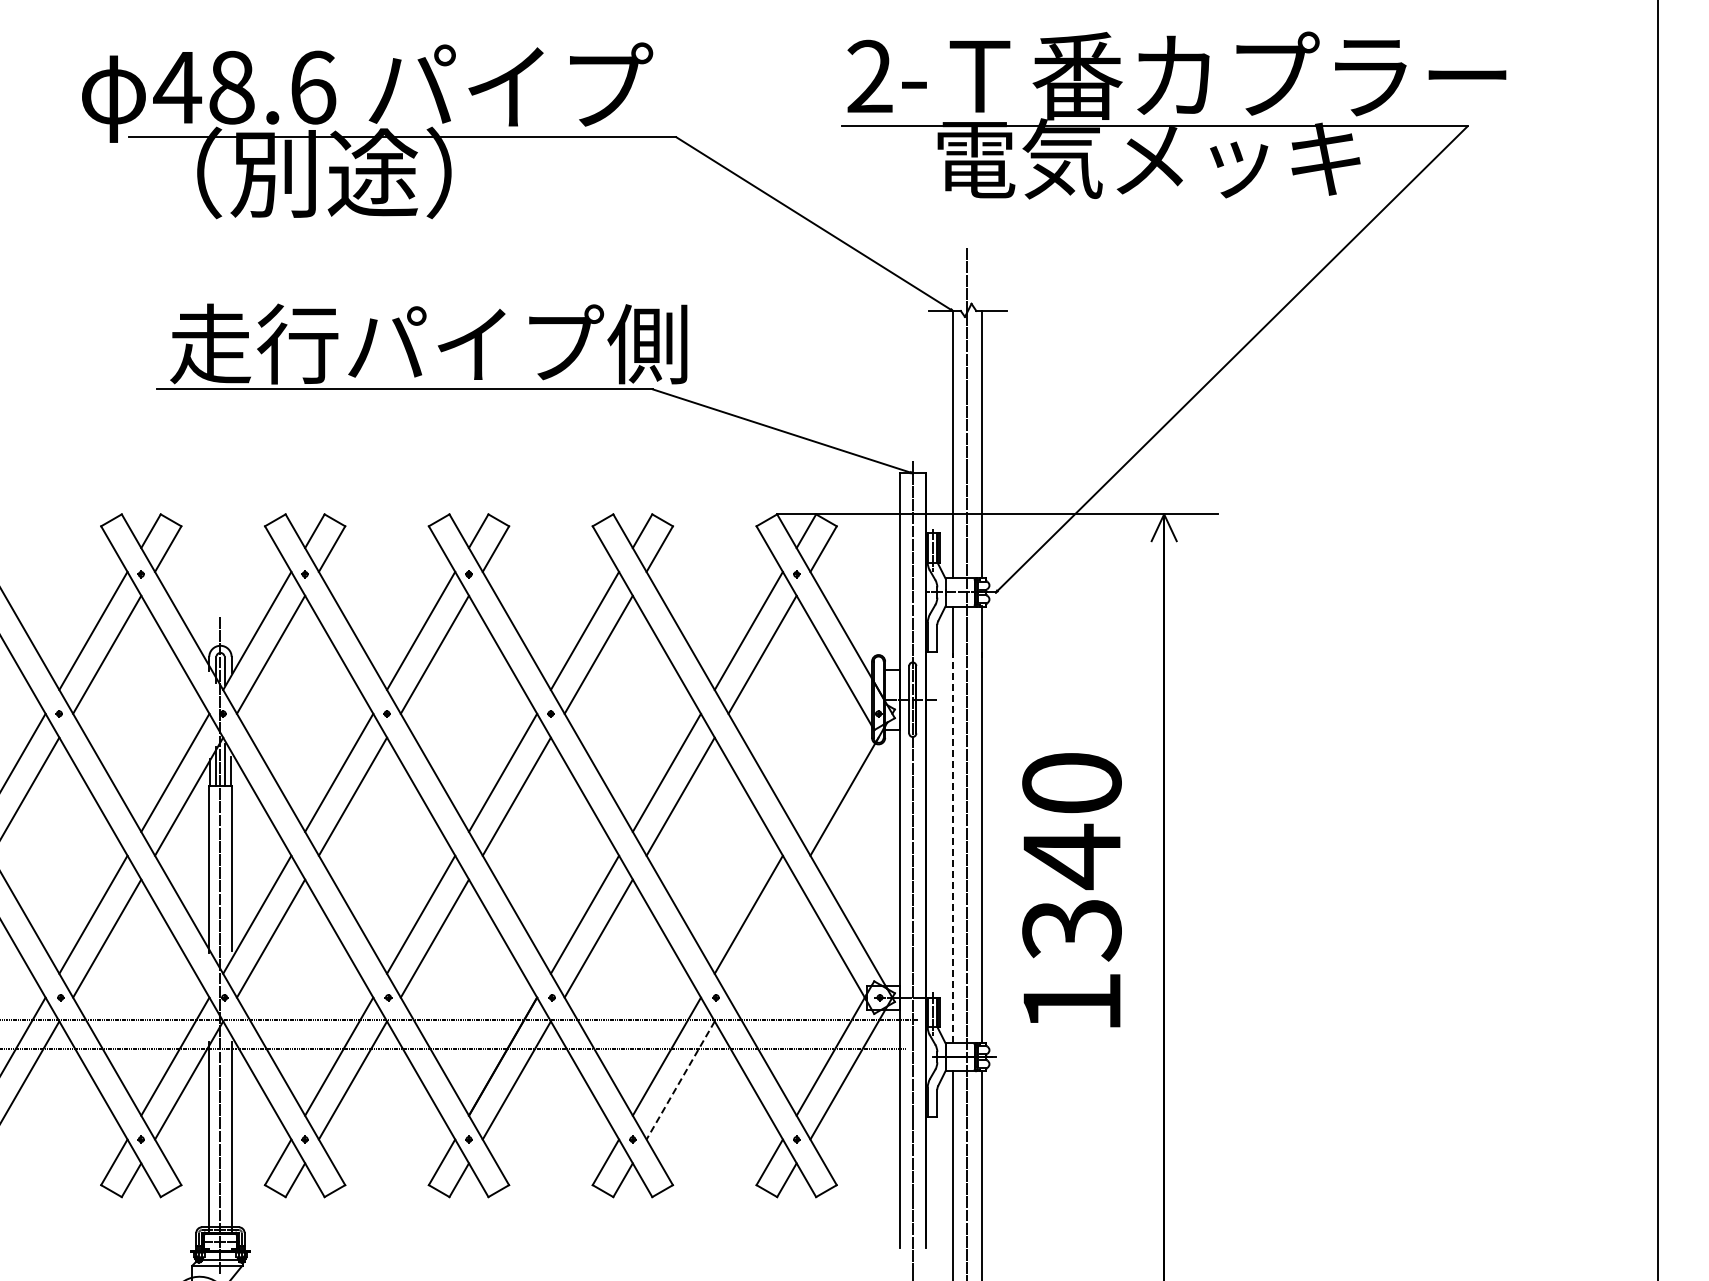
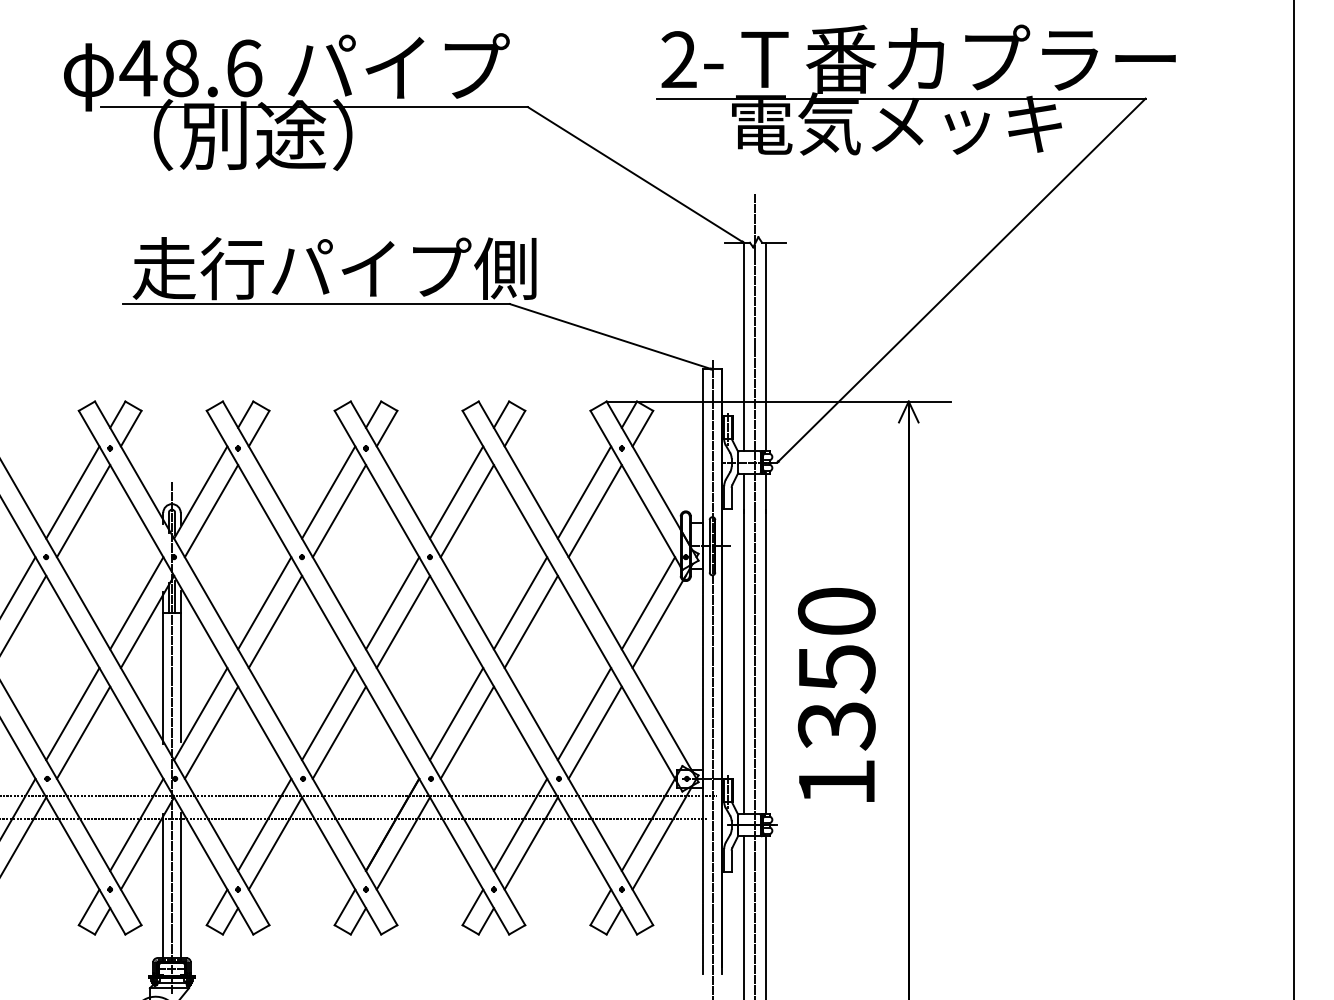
line: (830, 772) -> (648, 603), added
line: (952, 848) -> (743, 662), dashed -> solid
text: (1072, 856) -> (837, 668), 1340 -> 1350
line: (762, 938) -> (595, 732), added
line: (680, 1080) -> (531, 843), dashed -> solid

